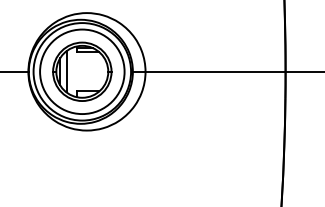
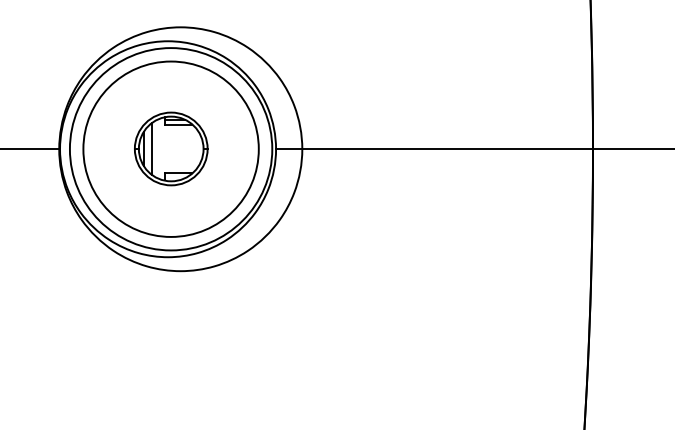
part: (82, 71) -> (171, 148), size x0.6

